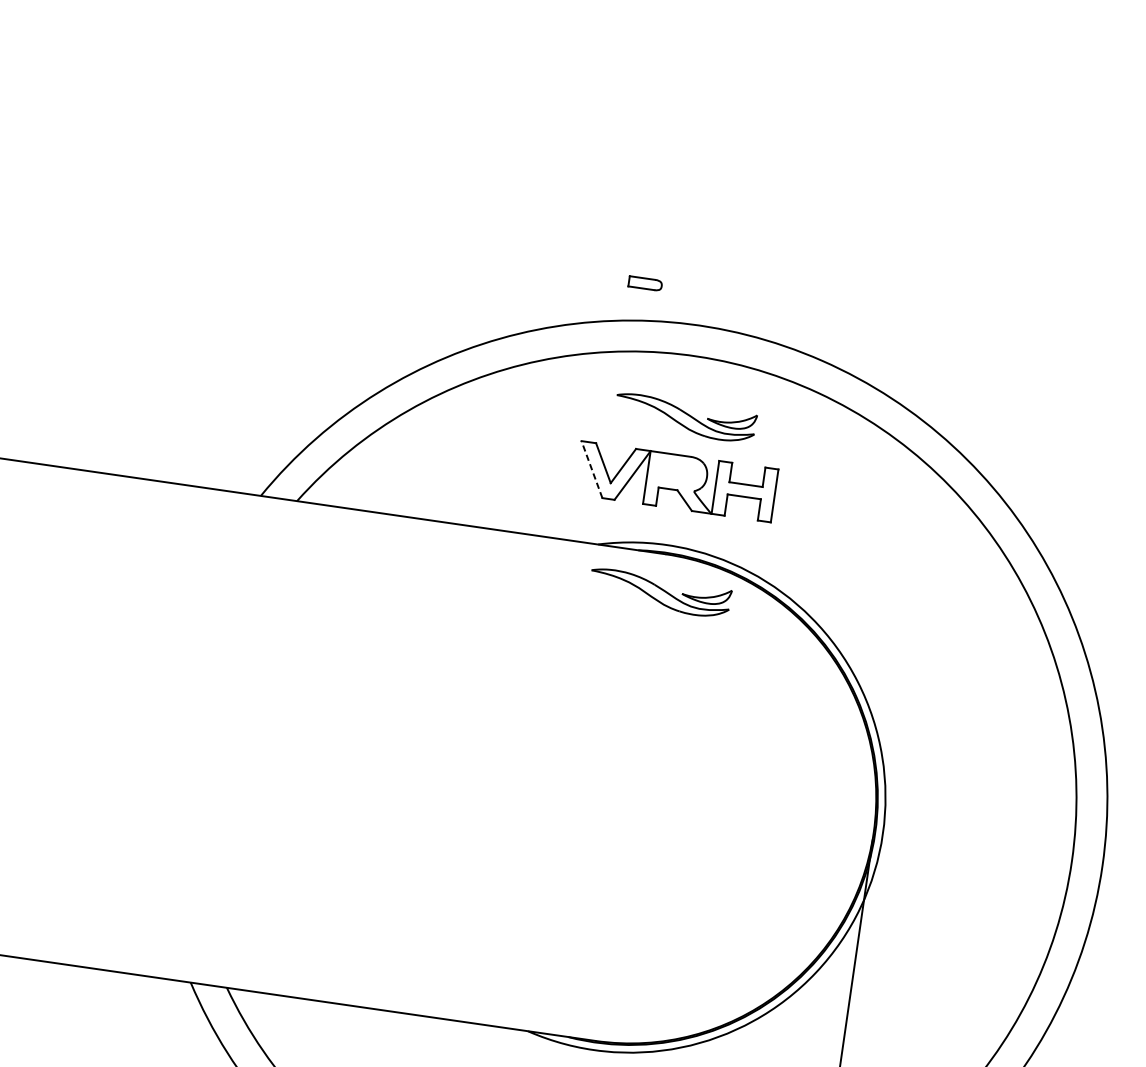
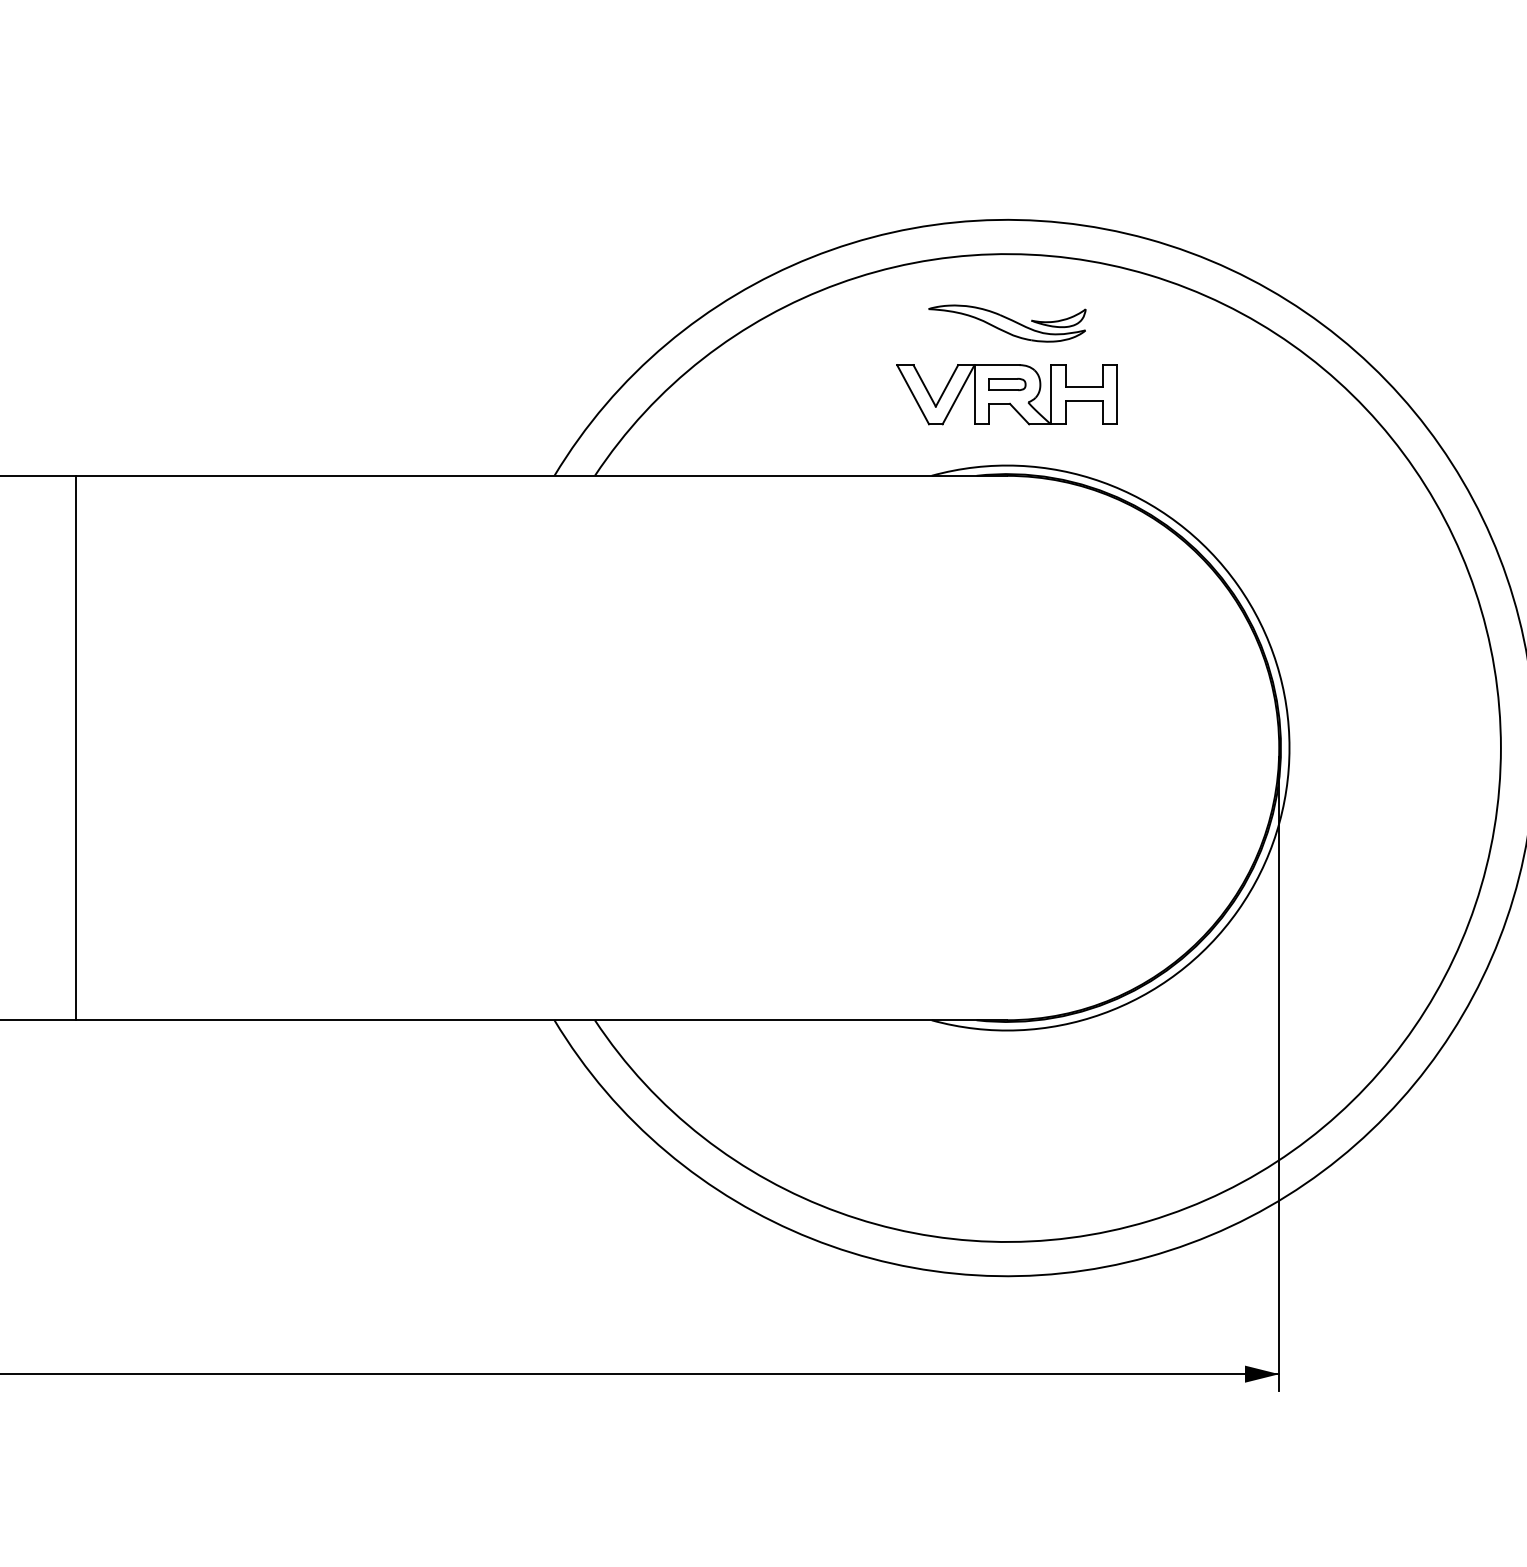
part: (645, 283) -> (1007, 384), moved
line: (592, 469) -> (913, 394), dashed -> solid
part: (660, 593) -> (1007, 519), removed

